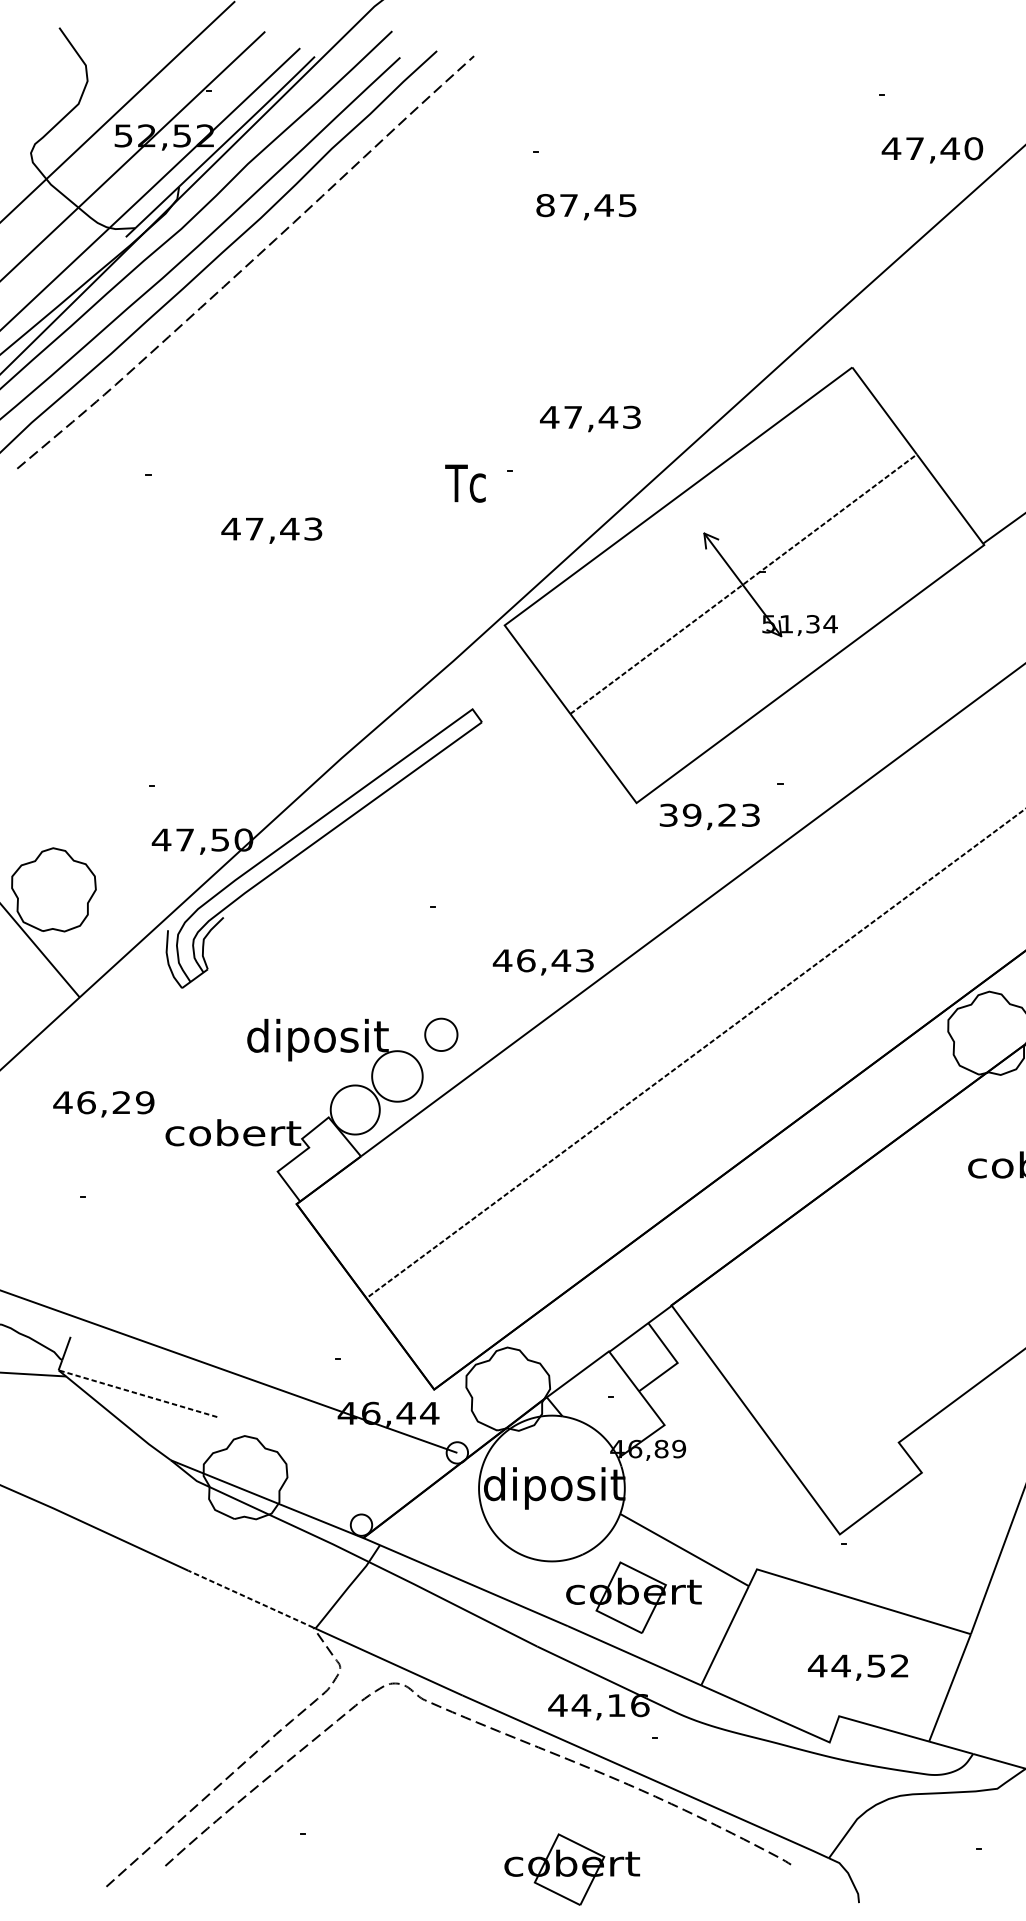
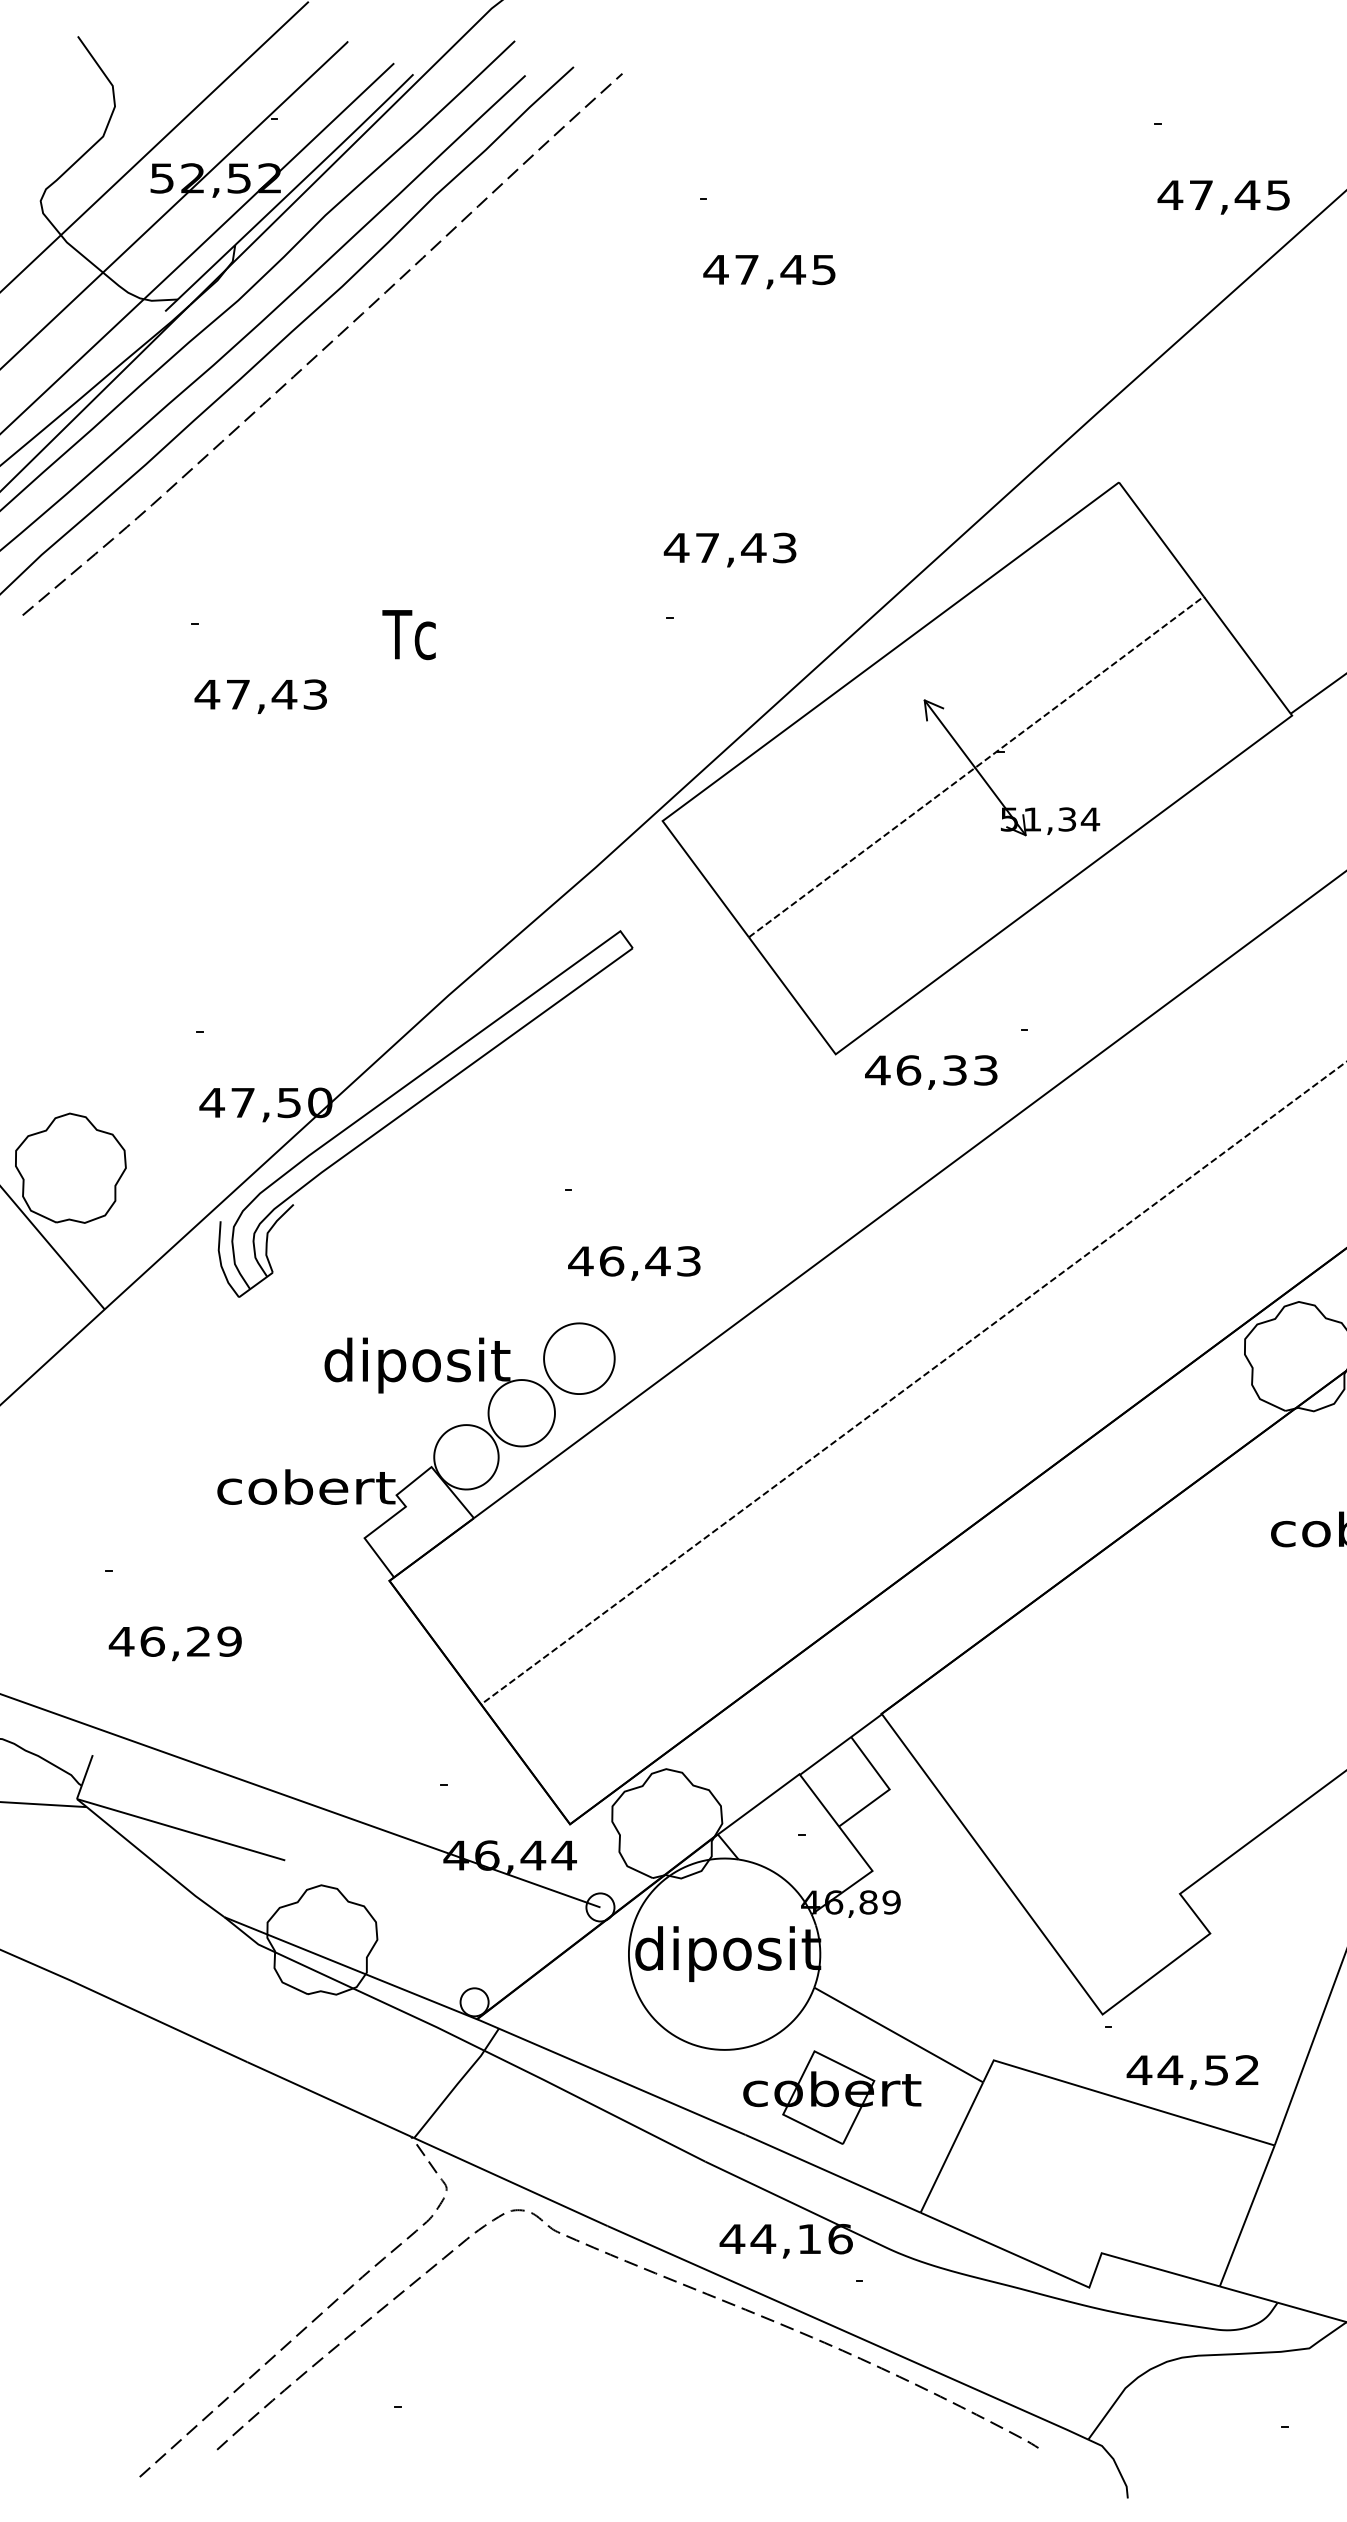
text: (973, 148) -> (1278, 195), 47,40 -> 47,45
text: (544, 205) -> (715, 269), 87,45 -> 47,45
text: (589, 418) -> (729, 549), moved
text: (465, 484) -> (408, 635), moved
text: (271, 530) -> (260, 696), moved
text: (697, 815) -> (915, 1070), 39,23 -> 46,33
text: (543, 962) -> (634, 1263), moved
part: (441, 1034) -> (579, 1358), size x1.67
text: (103, 1104) -> (174, 1643), moved
line: (138, 1393) -> (181, 1829), dashed -> solid
line: (250, 1599) -> (328, 2099), dashed -> solid
text: (858, 1667) -> (1192, 2072), moved
part: (572, 1869) -> (751, 2454), removed

